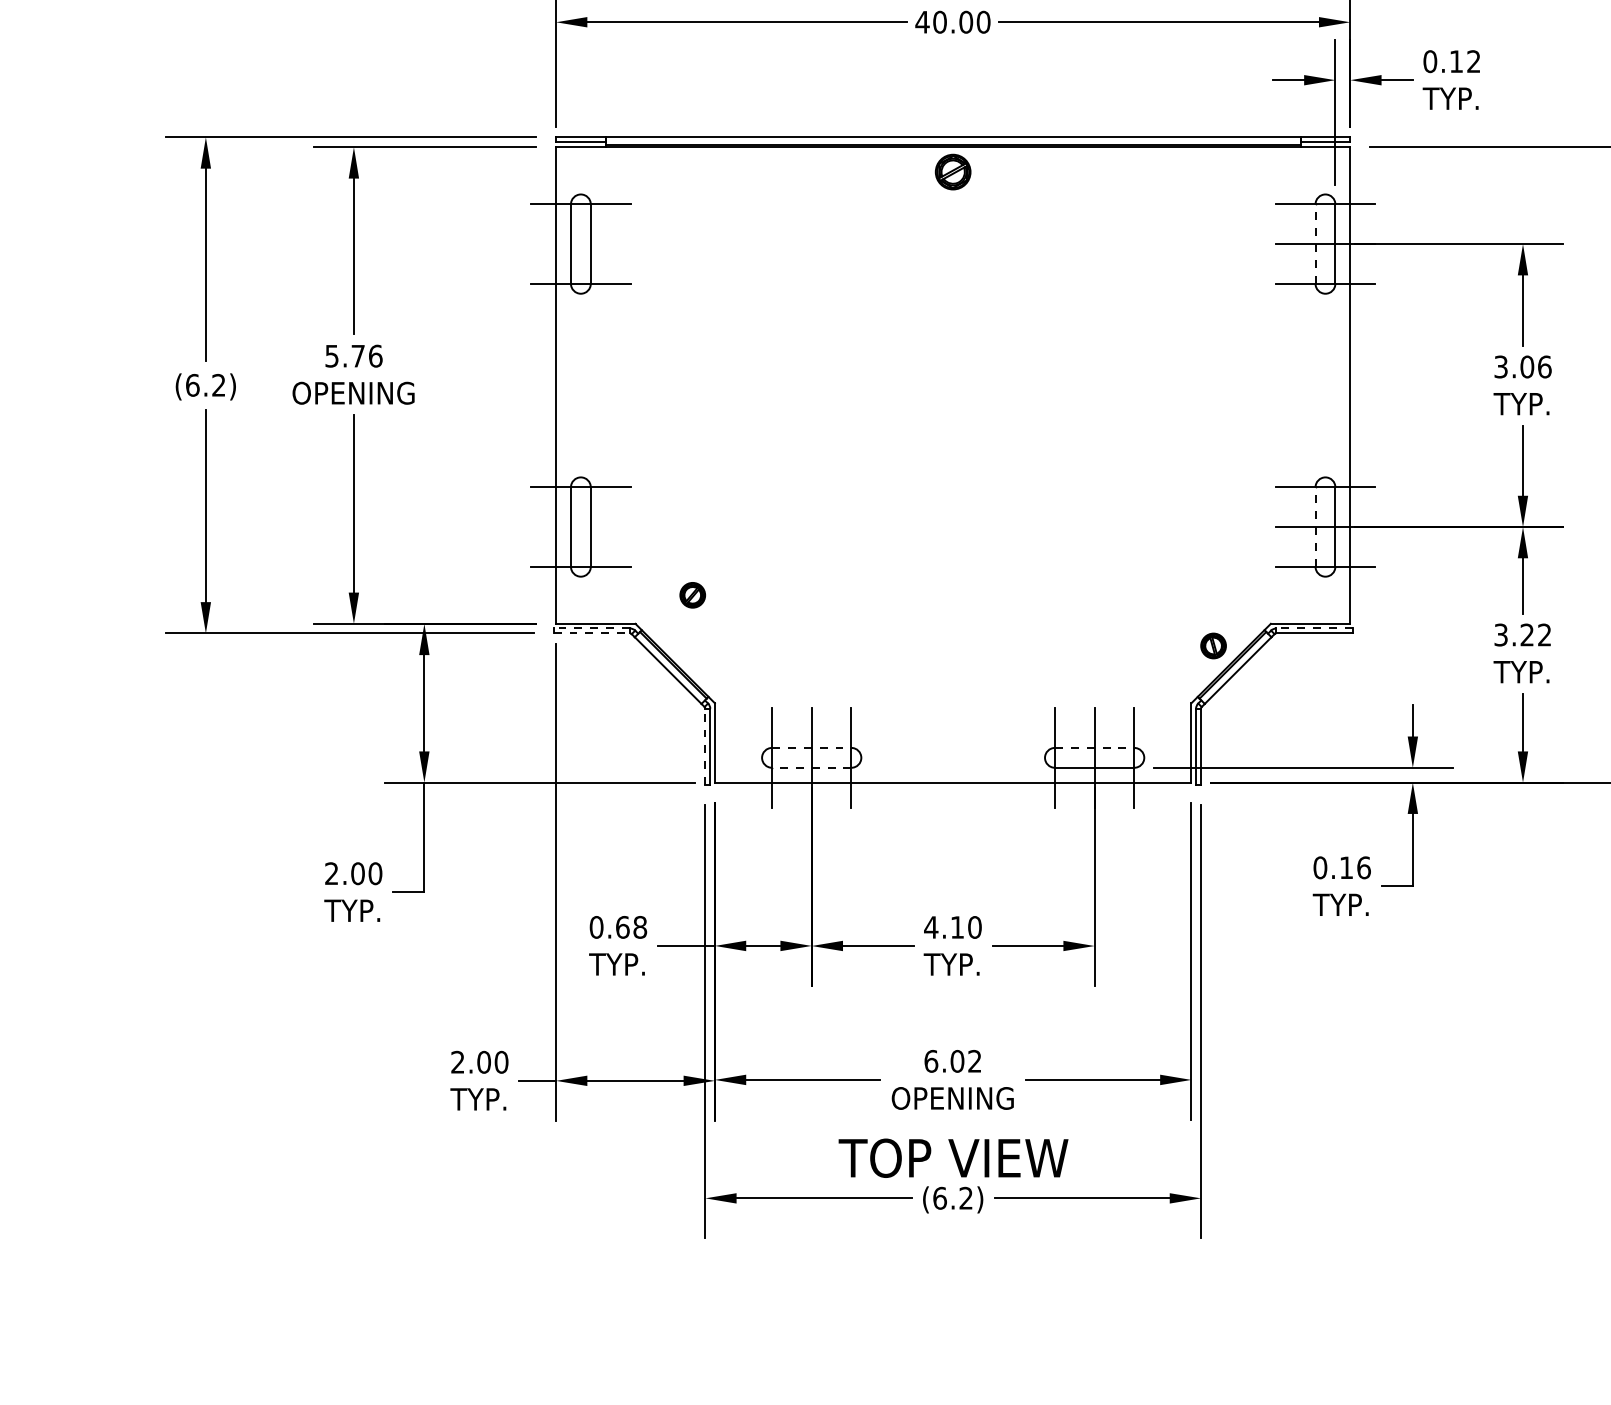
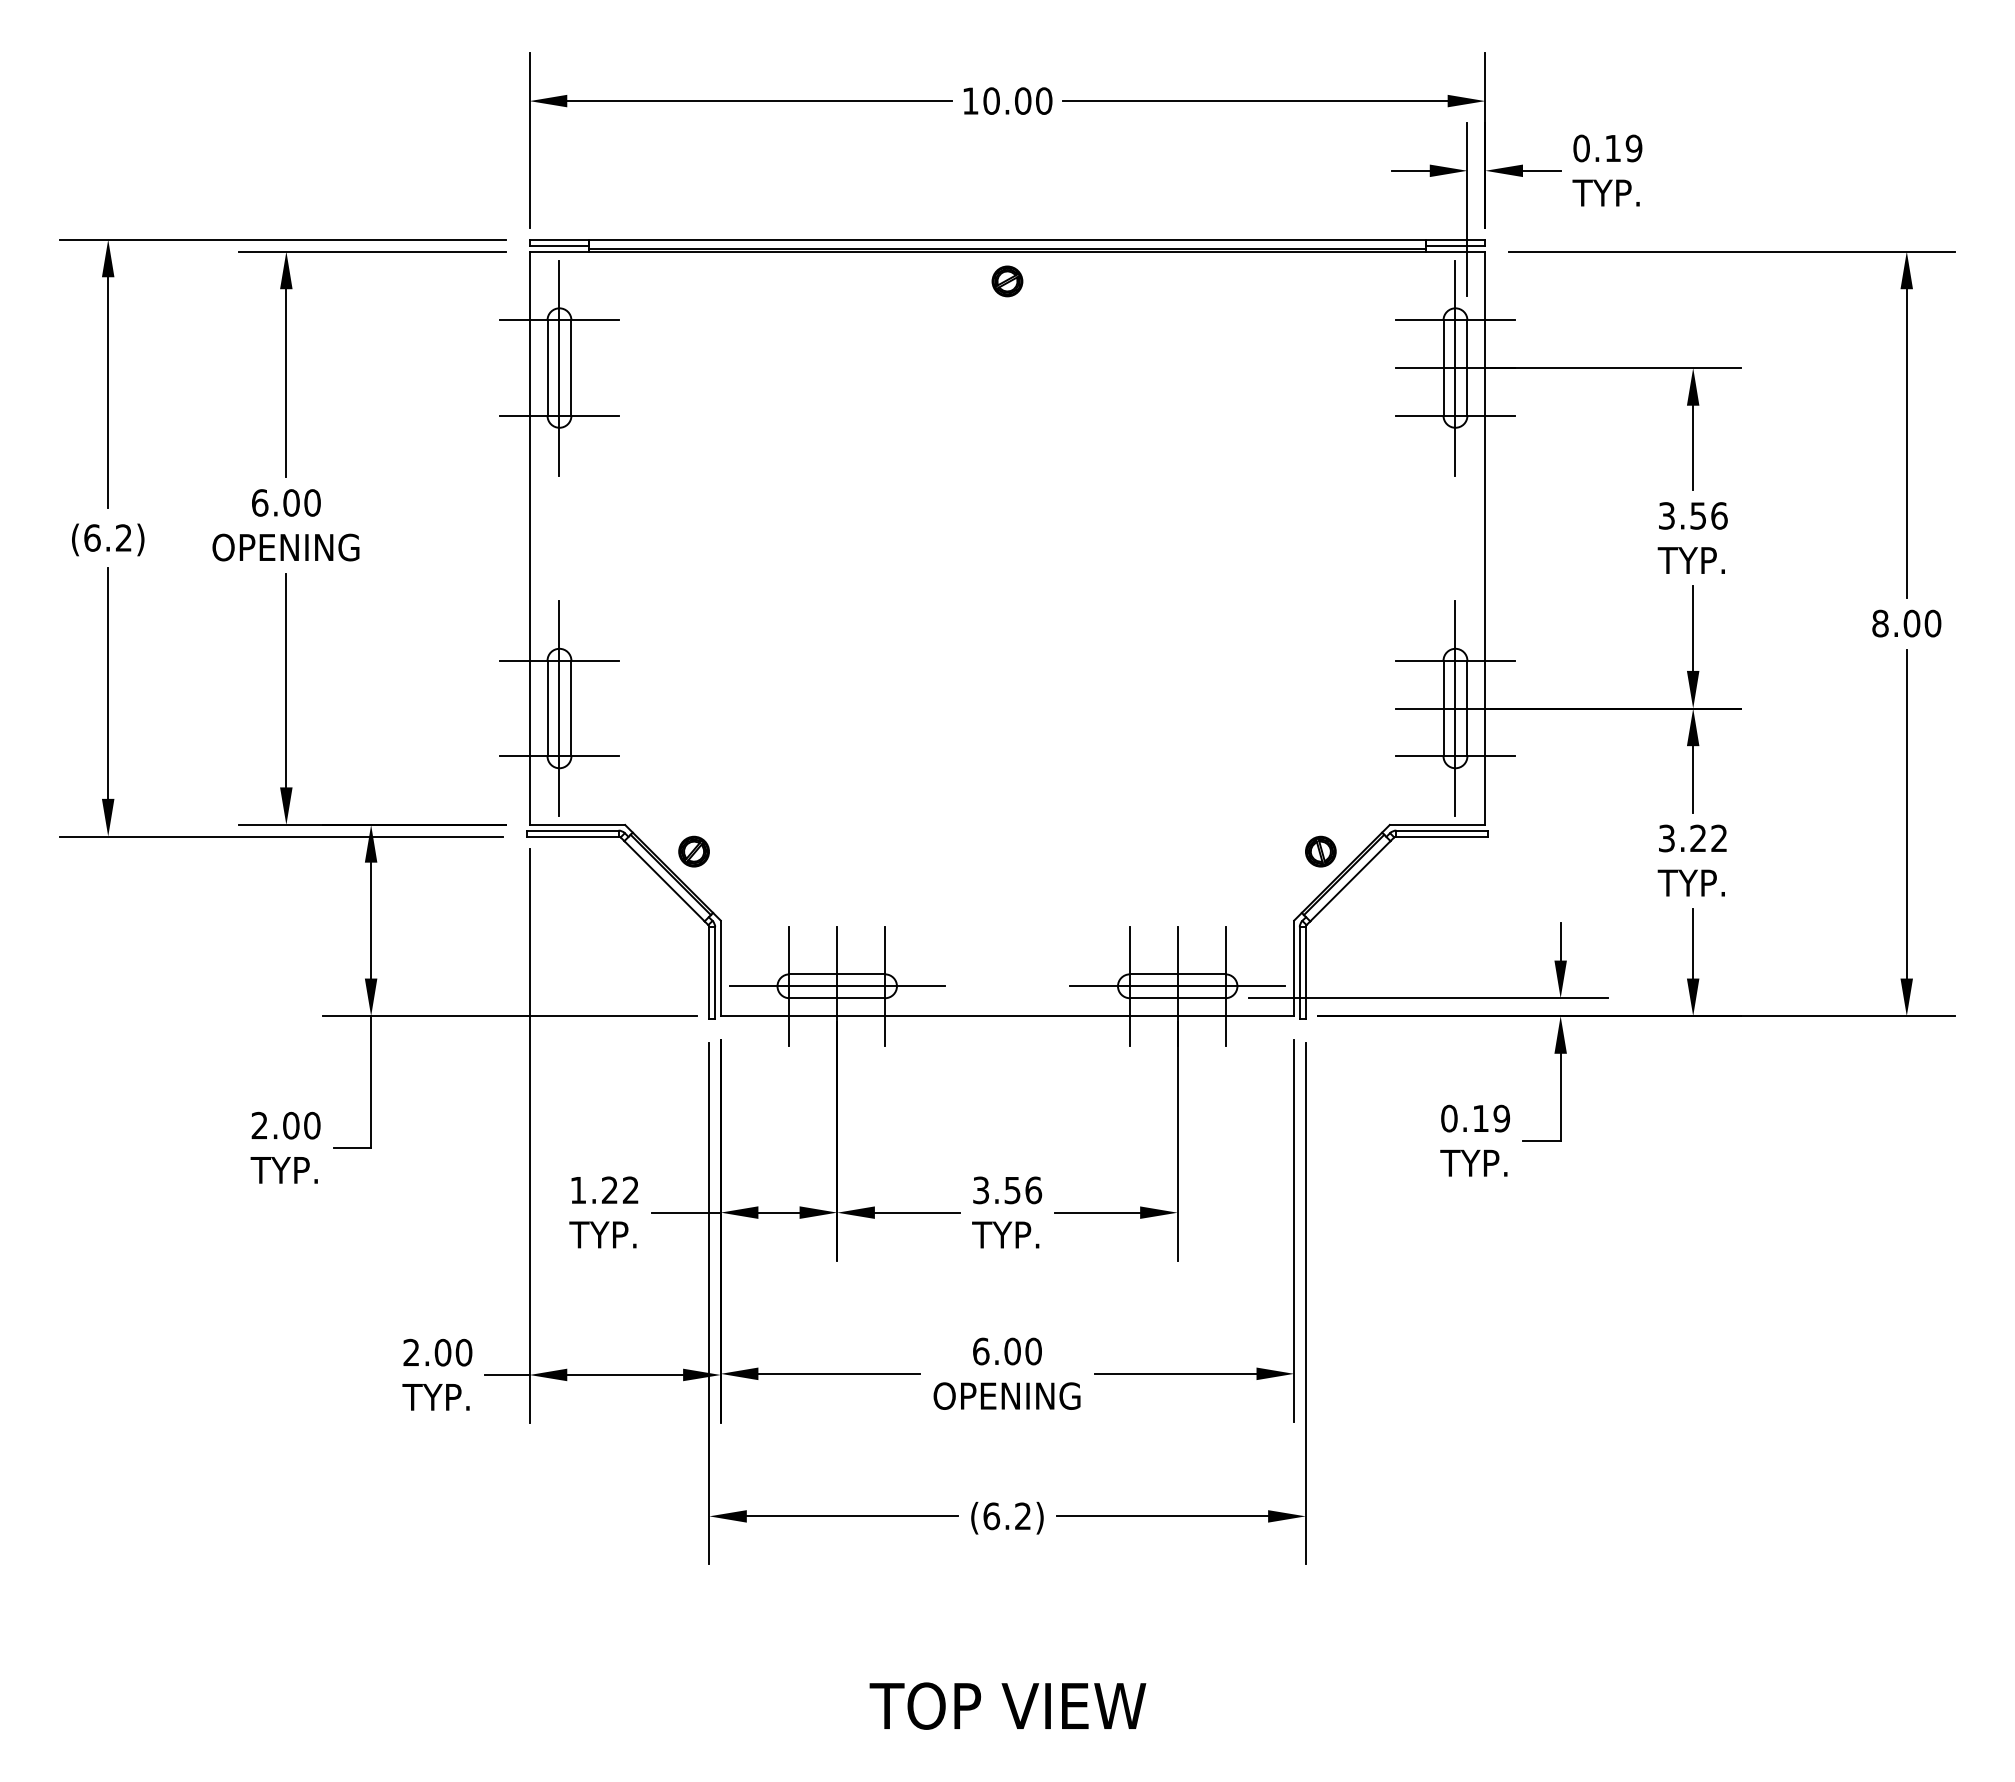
text: (922, 21) -> (970, 100), 40.00 -> 10.00
text: (1473, 61) -> (1633, 148), 0.12 -> 0.19
part: (953, 172) -> (1007, 281), size x0.71
line: (580, 243) -> (559, 367), added
line: (1325, 243) -> (1455, 367), added
line: (1315, 244) -> (1443, 368), dashed -> solid
text: (354, 355) -> (286, 502), 5.76 -> 6.00
text: (1527, 366) -> (1698, 515), 3.06 -> 3.56
line: (580, 527) -> (559, 708), added
line: (1315, 527) -> (1443, 708), dashed -> solid
line: (1325, 527) -> (1455, 708), added
part: (692, 595) -> (693, 851), moved
line: (591, 628) -> (572, 830), dashed -> solid
line: (1314, 628) -> (1442, 830), dashed -> solid
line: (591, 633) -> (572, 836), dashed -> solid
line: (705, 747) -> (709, 973), dashed -> solid
line: (811, 748) -> (837, 974), dashed -> solid
line: (1094, 748) -> (1177, 974), dashed -> solid
line: (811, 758) -> (836, 986), added
line: (1094, 758) -> (1177, 986), added
line: (811, 768) -> (837, 998), dashed -> solid
text: (1363, 867) -> (1501, 1118), 0.16 -> 0.19
text: (618, 927) -> (604, 1190), 0.68 -> 1.22
text: (953, 927) -> (1007, 1190), 4.10 -> 3.56
text: (974, 1061) -> (1033, 1351), 6.02 -> 6.00
text: (953, 1157) -> (1007, 1705), moved

